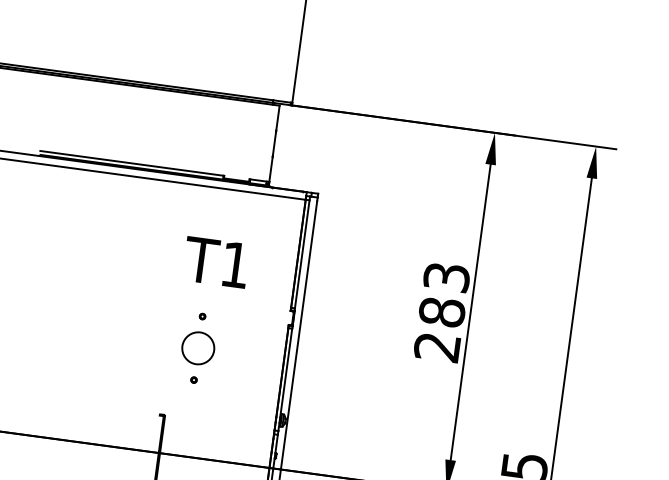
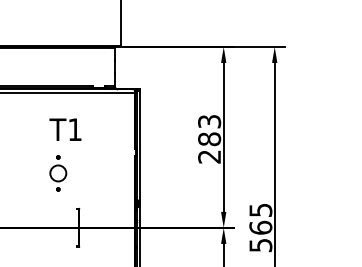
text: (216, 261) -> (65, 129), moved
part: (198, 348) -> (58, 173), moved

